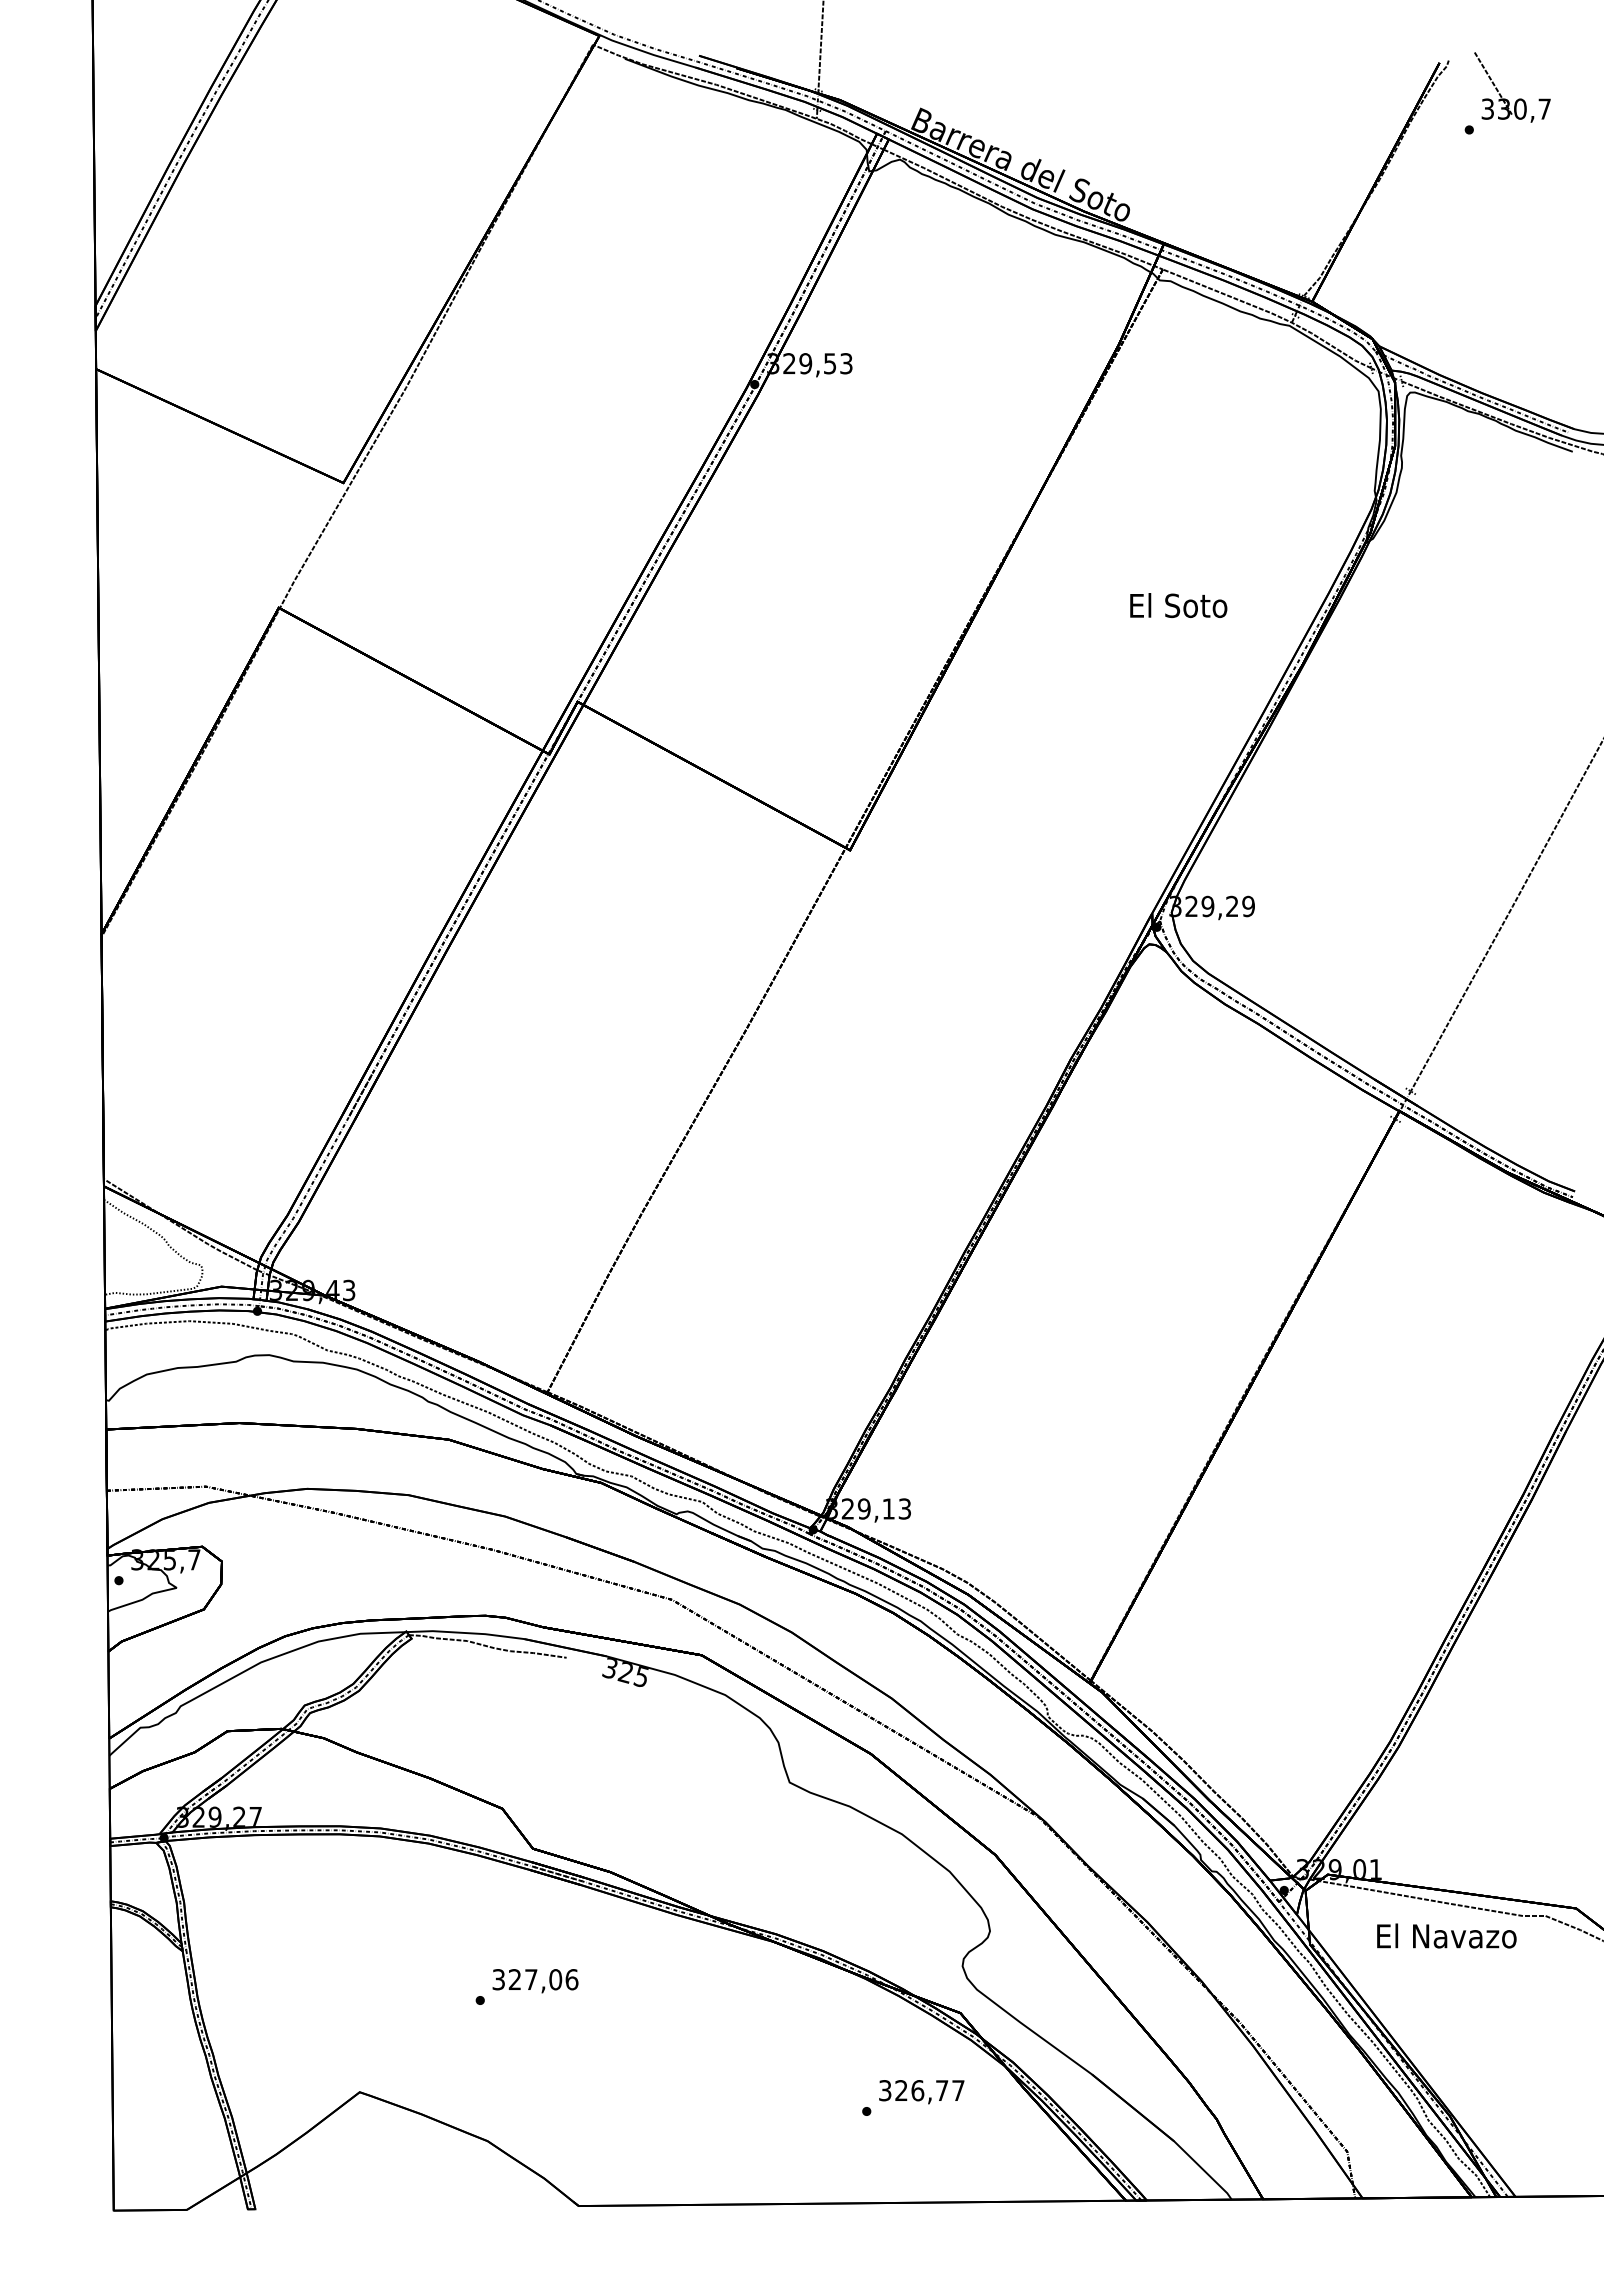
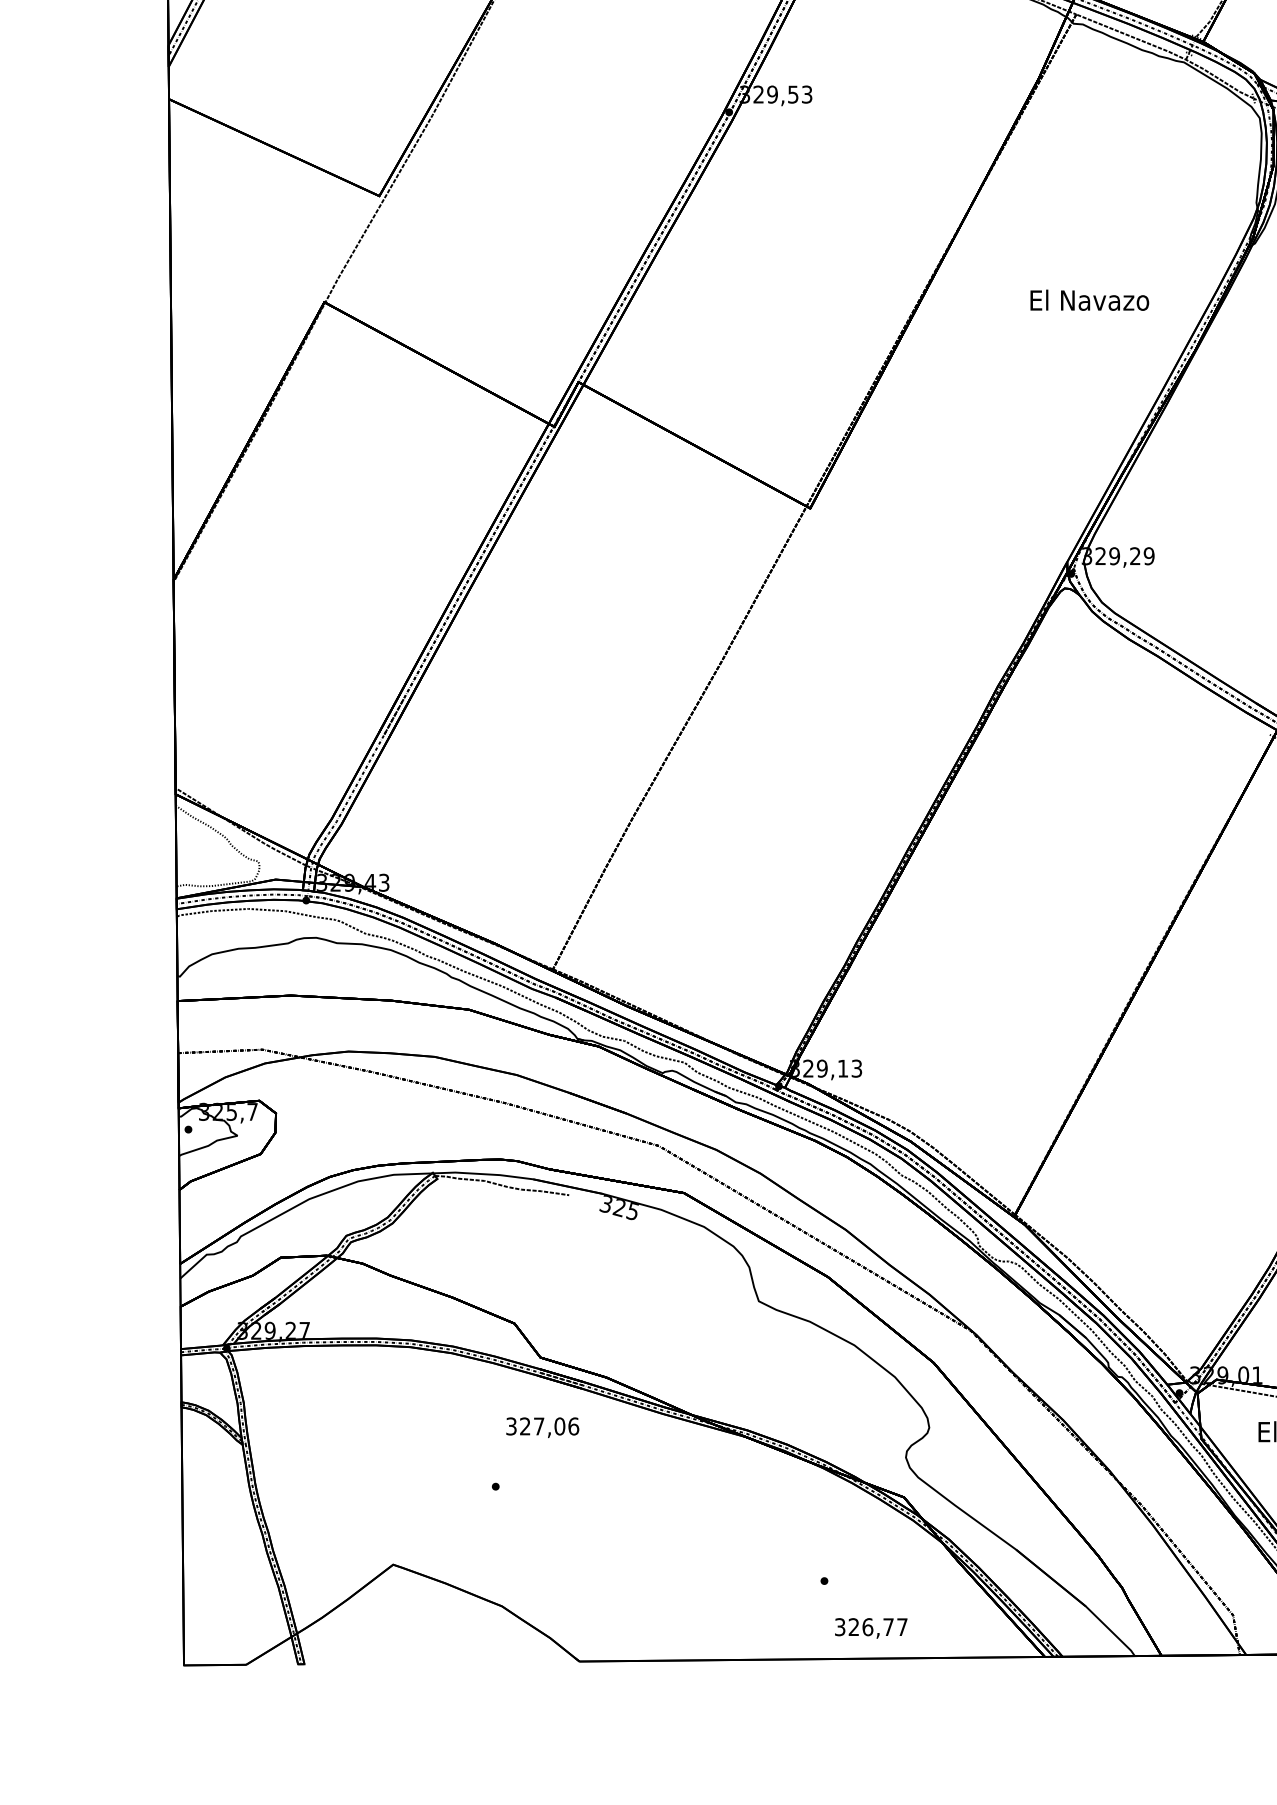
text: (1178, 605) -> (1089, 300), El Soto -> El Navazo
text: (535, 1981) -> (542, 1428), moved
text: (921, 2092) -> (871, 1628), moved

